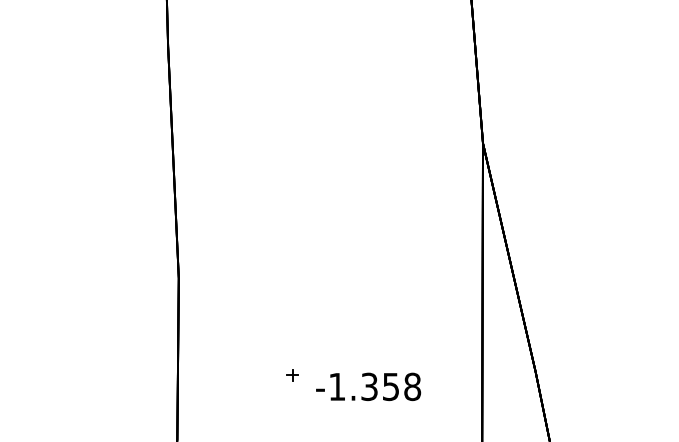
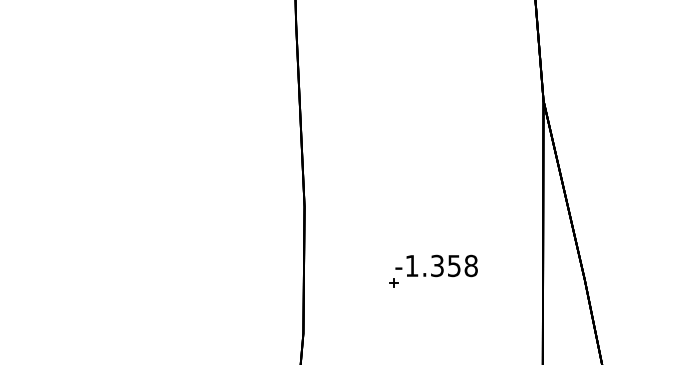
text: (368, 386) -> (436, 265), moved

